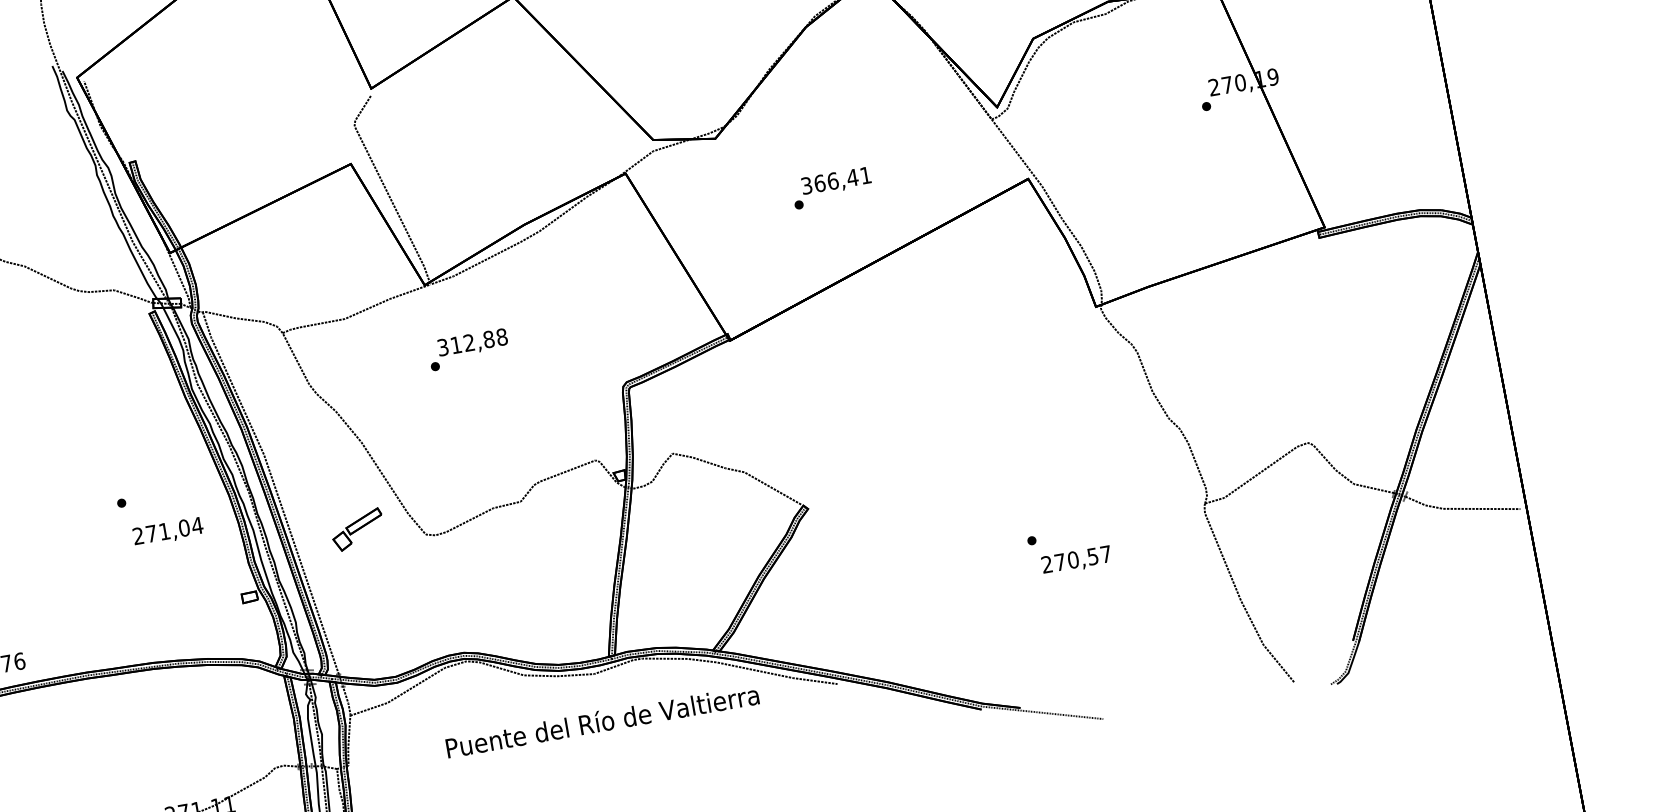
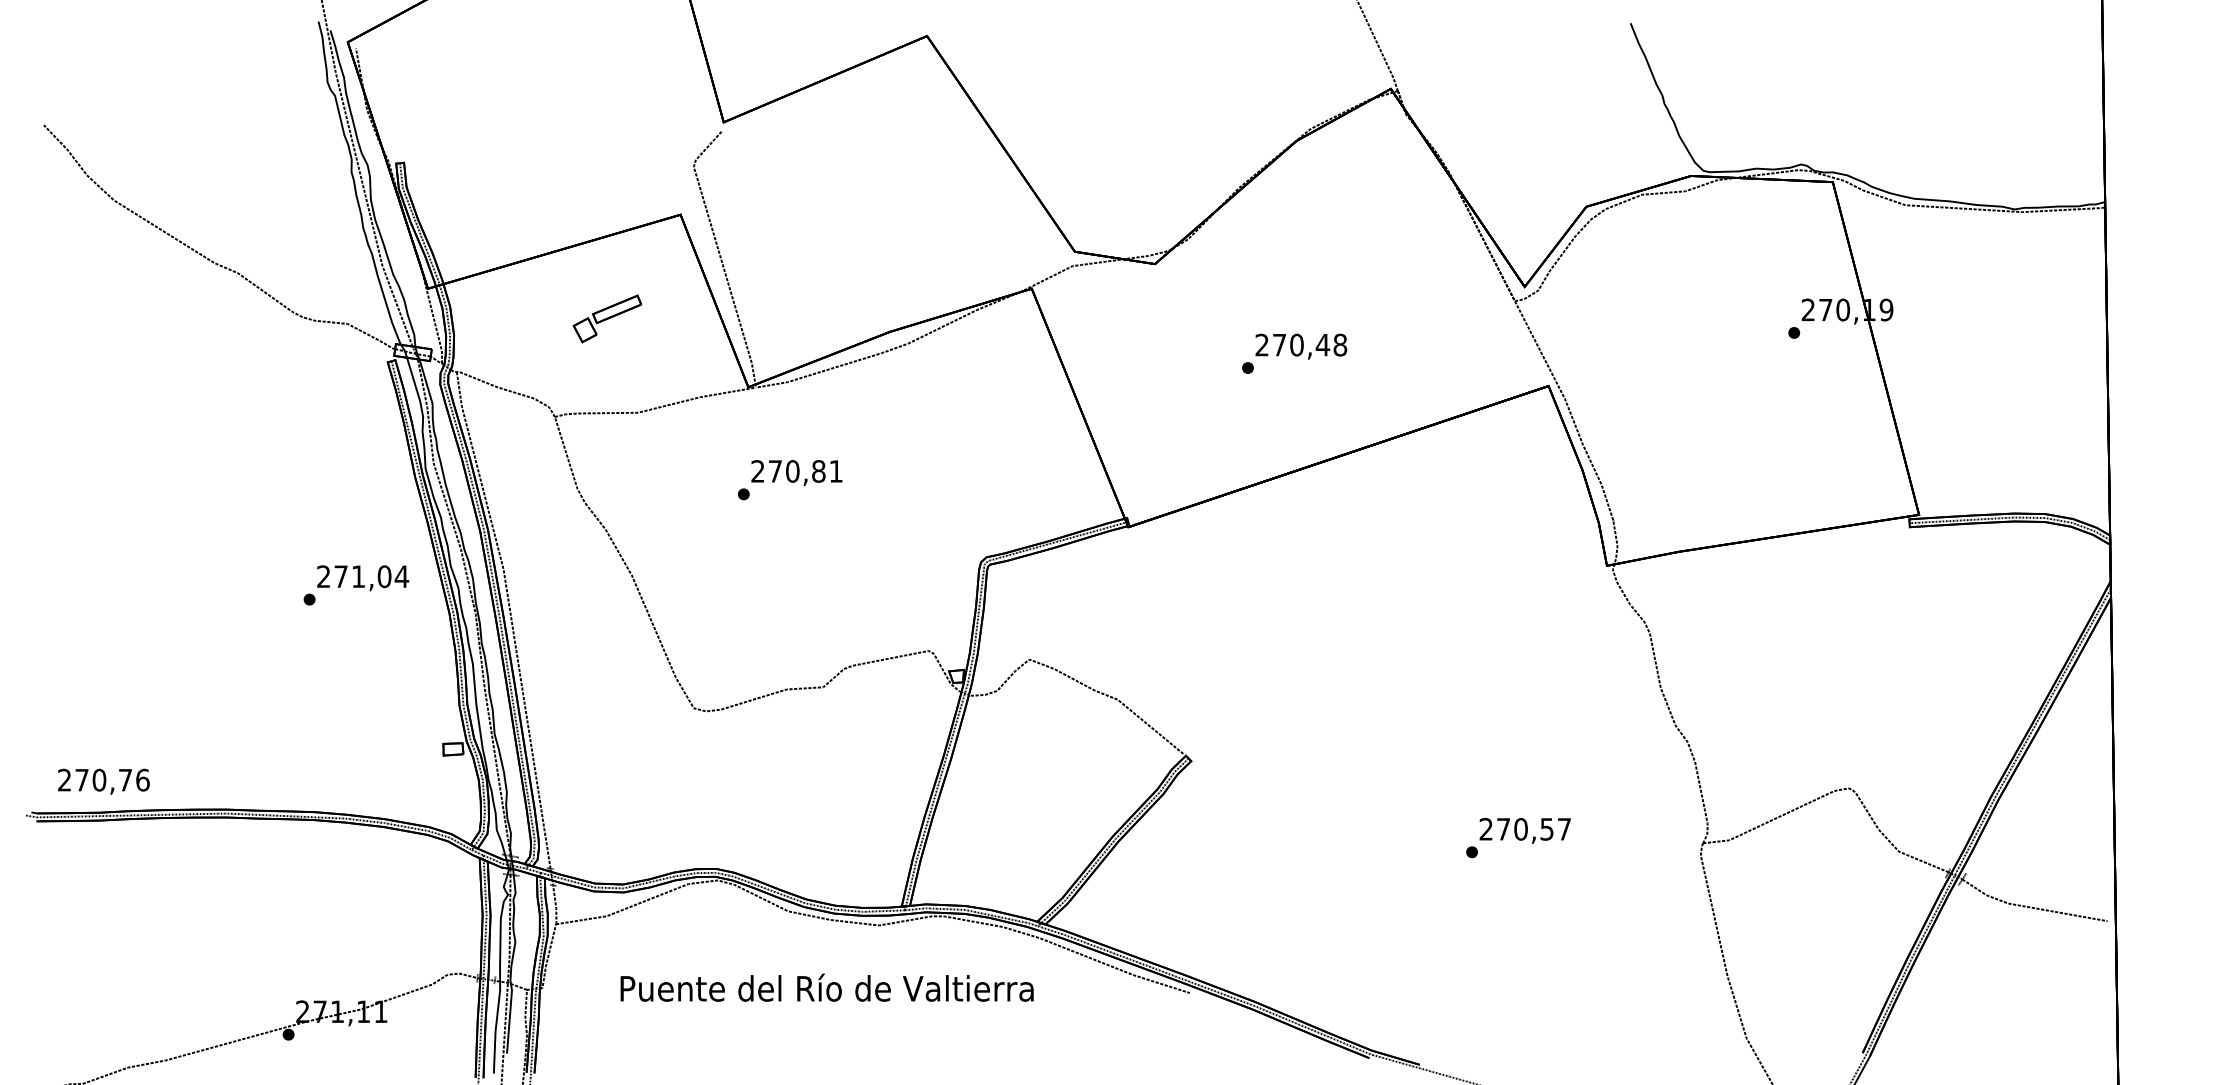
text: (836, 180) -> (1301, 344), 366,41 -> 270,48
text: (472, 342) -> (796, 471), 312,88 -> 270,81
part: (357, 529) -> (606, 318), moved
text: (168, 532) -> (363, 578), moved
text: (1076, 560) -> (1524, 830), moved
text: (601, 720) -> (826, 987), moved

